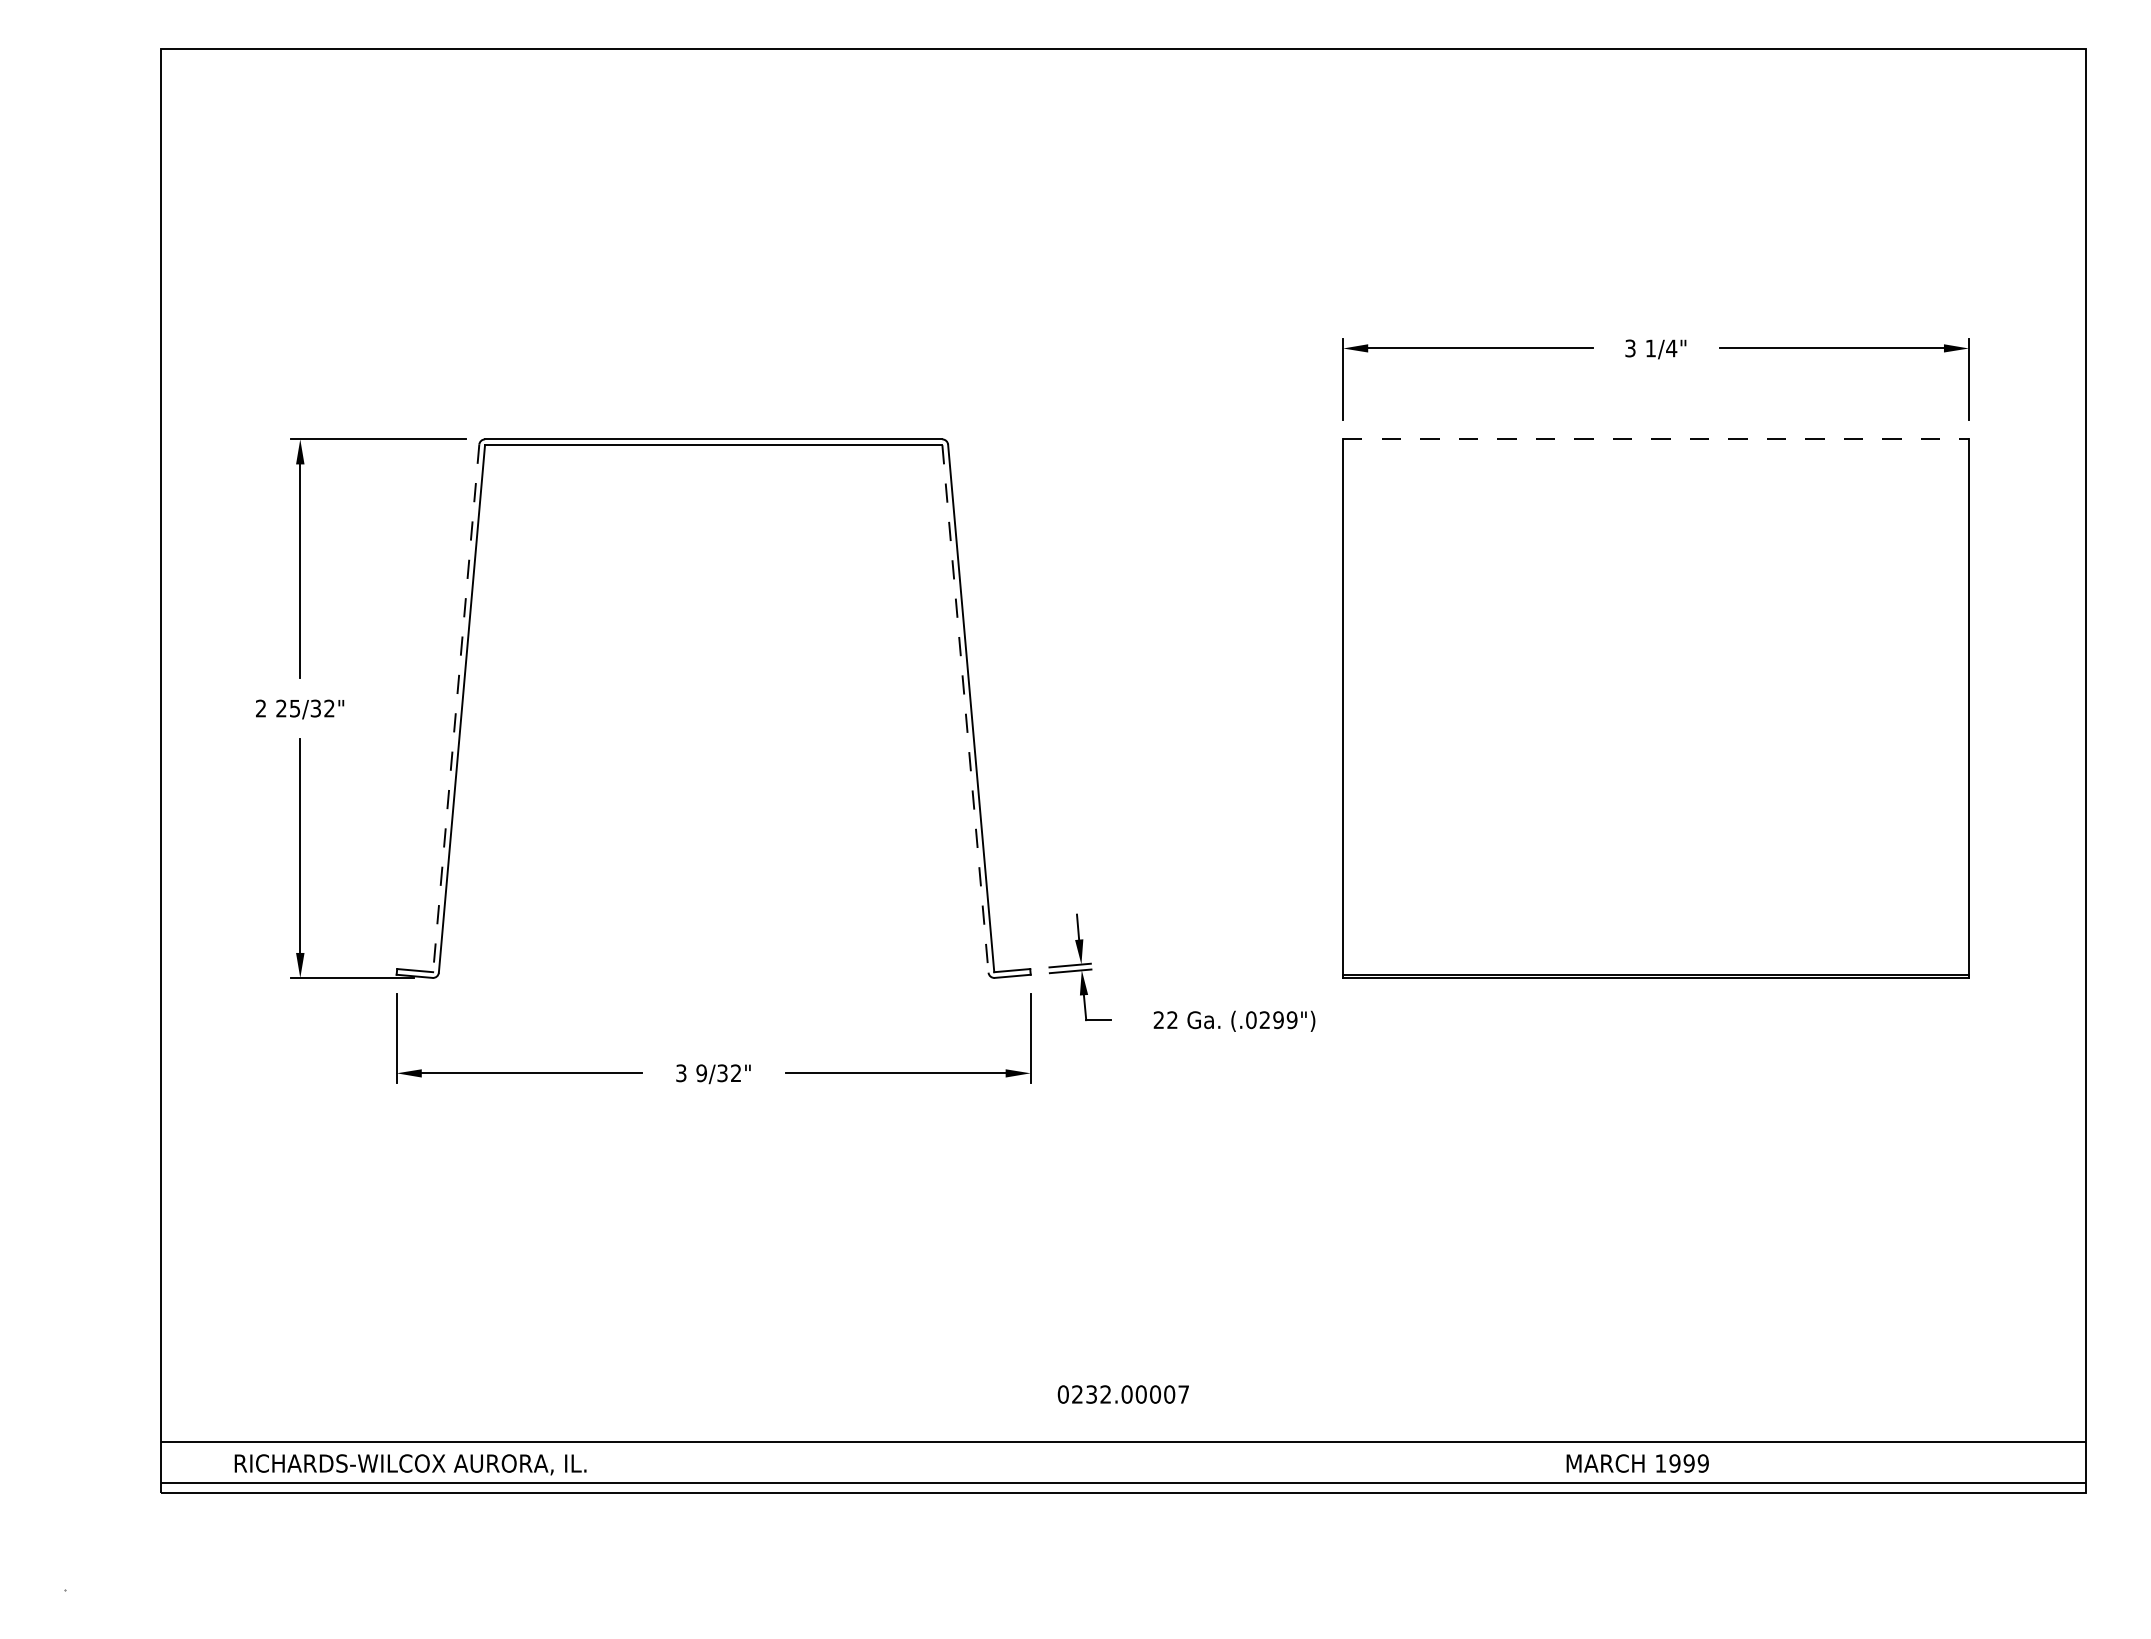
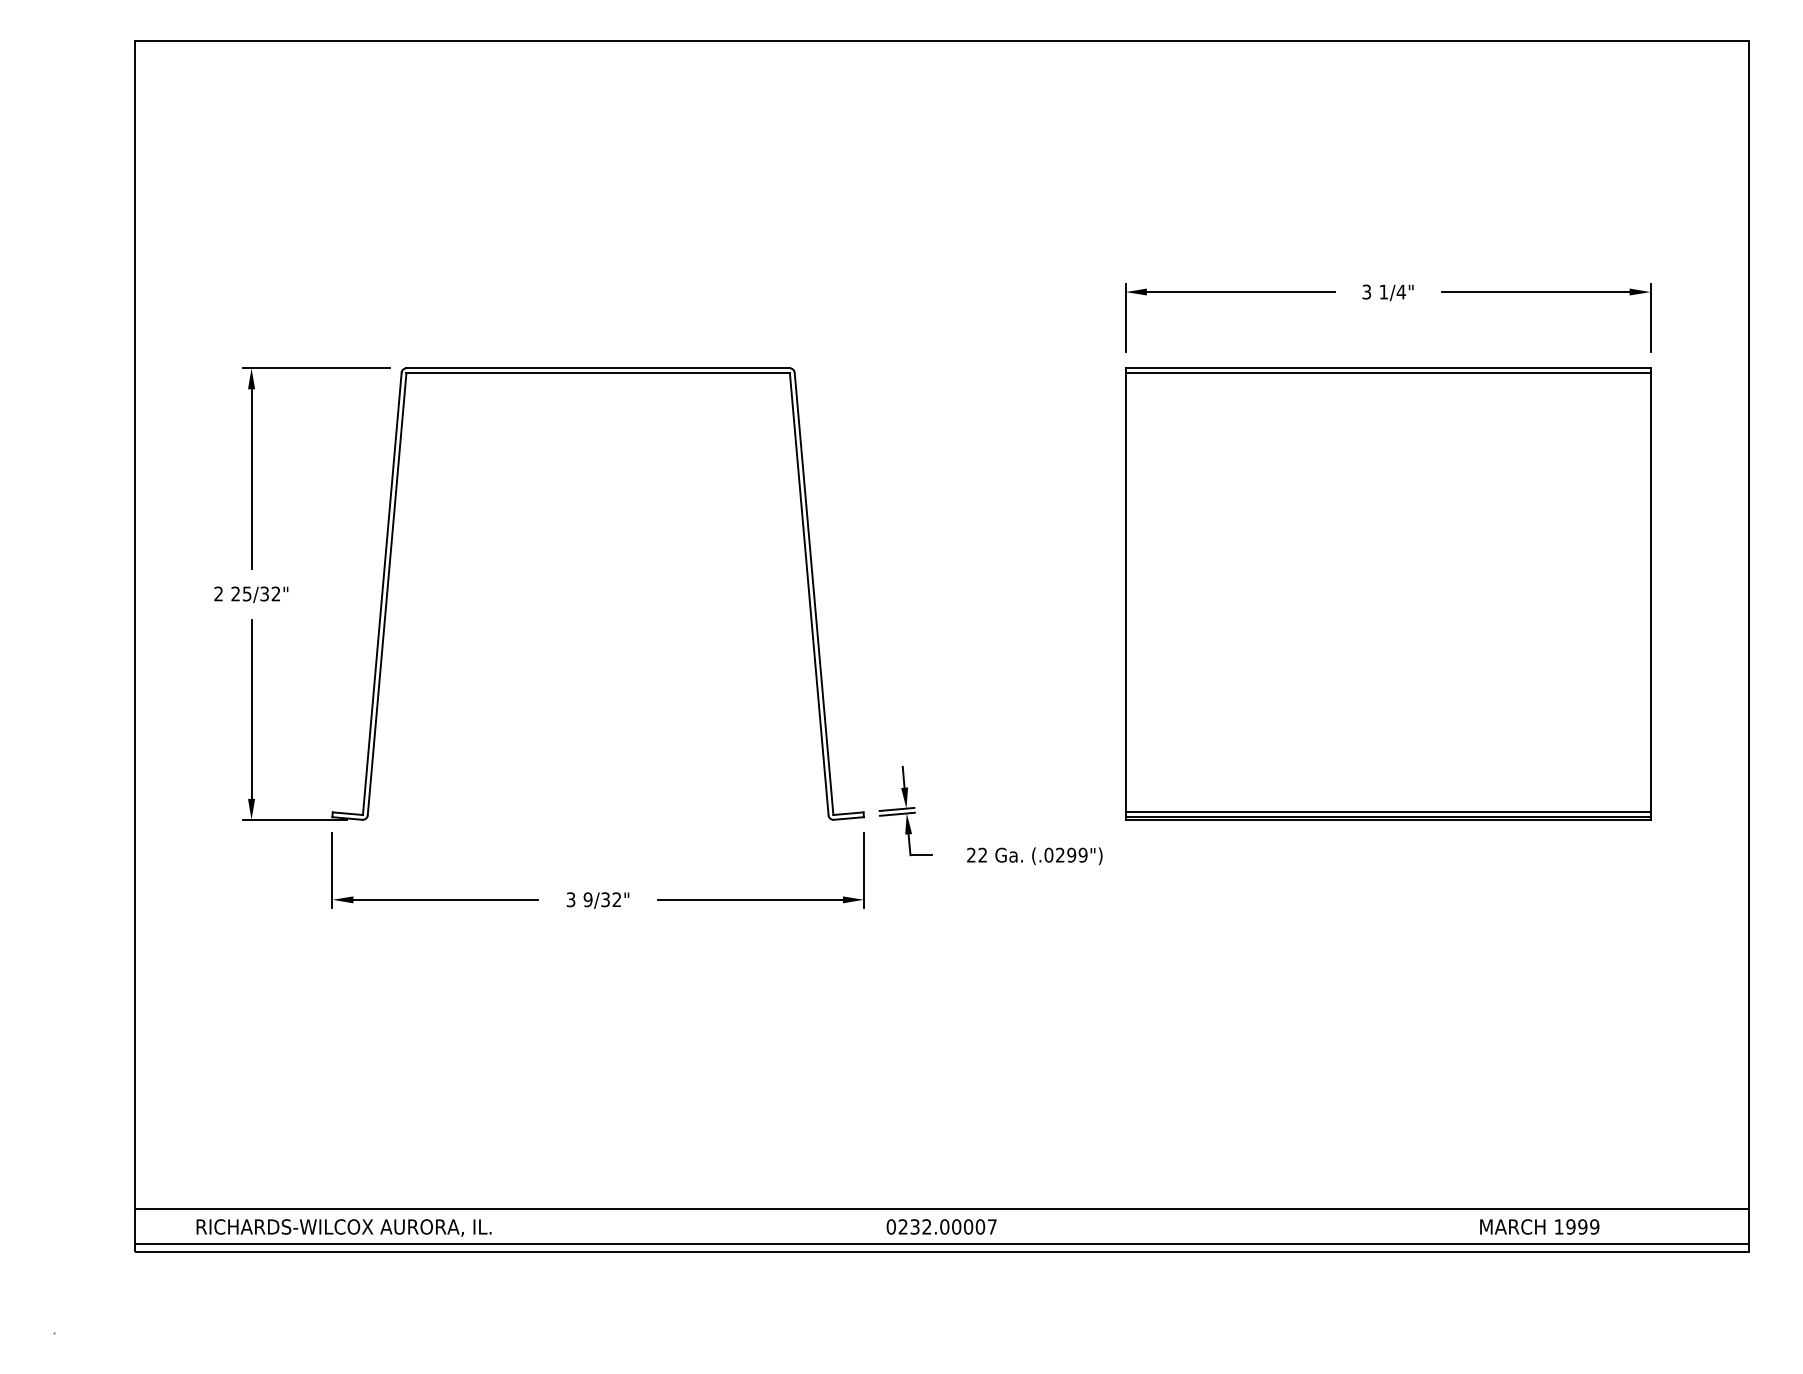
line: (1656, 439) -> (1388, 368), dashed -> solid
line: (1656, 445) -> (1388, 373), added
line: (456, 708) -> (382, 593), dashed -> solid
line: (965, 708) -> (809, 593), dashed -> solid
line: (1656, 969) -> (1388, 812), added
text: (1122, 1394) -> (940, 1226), moved
text: (1637, 1463) -> (1539, 1226), moved

